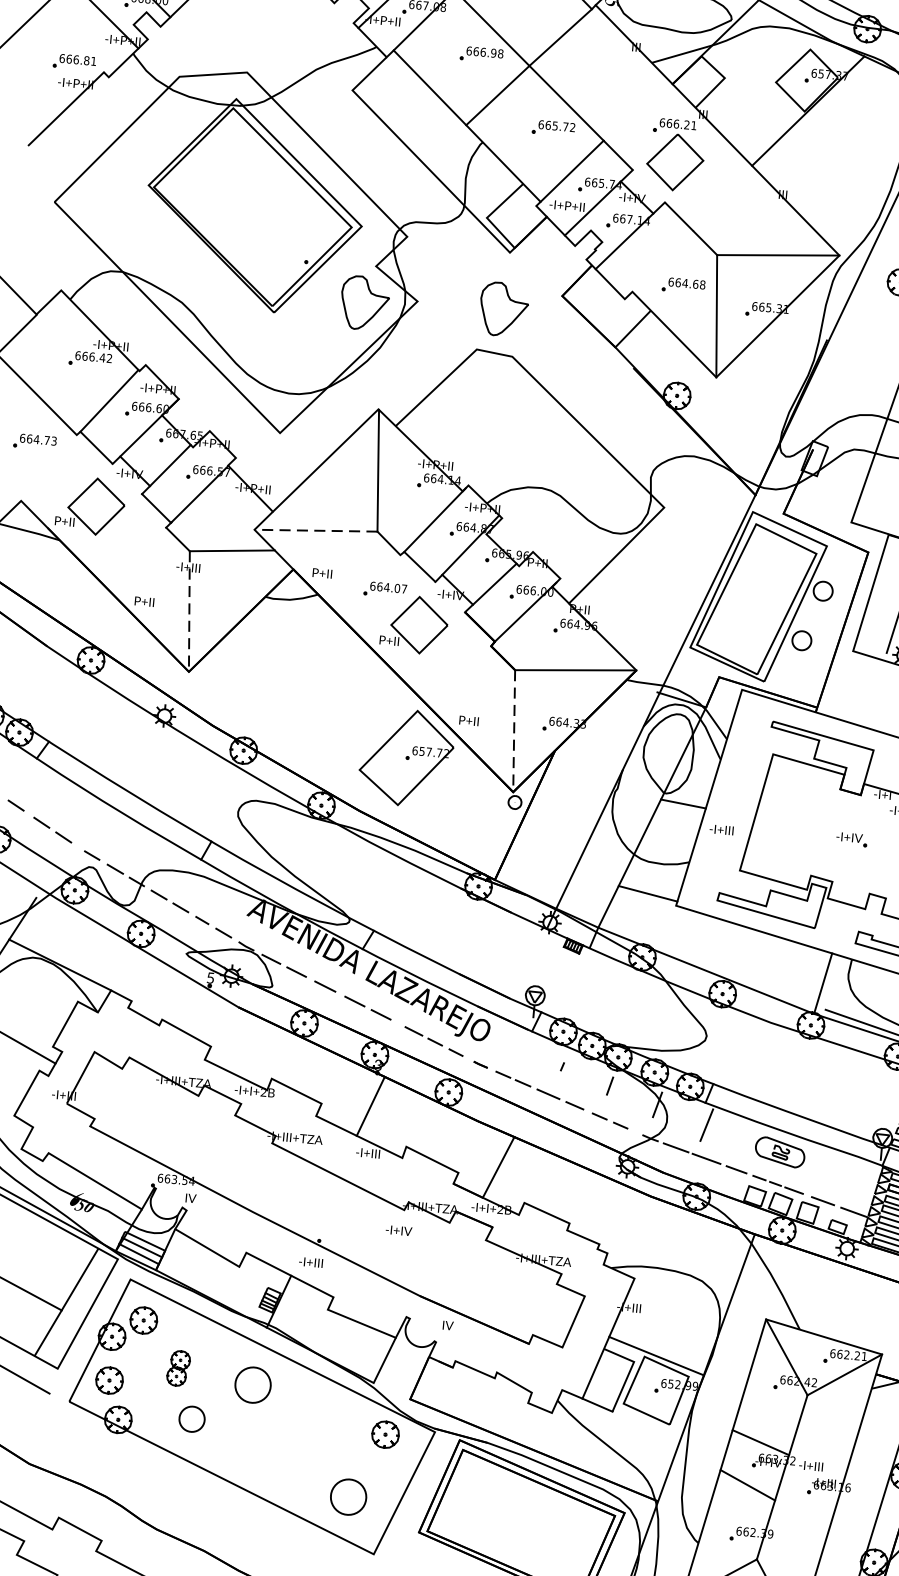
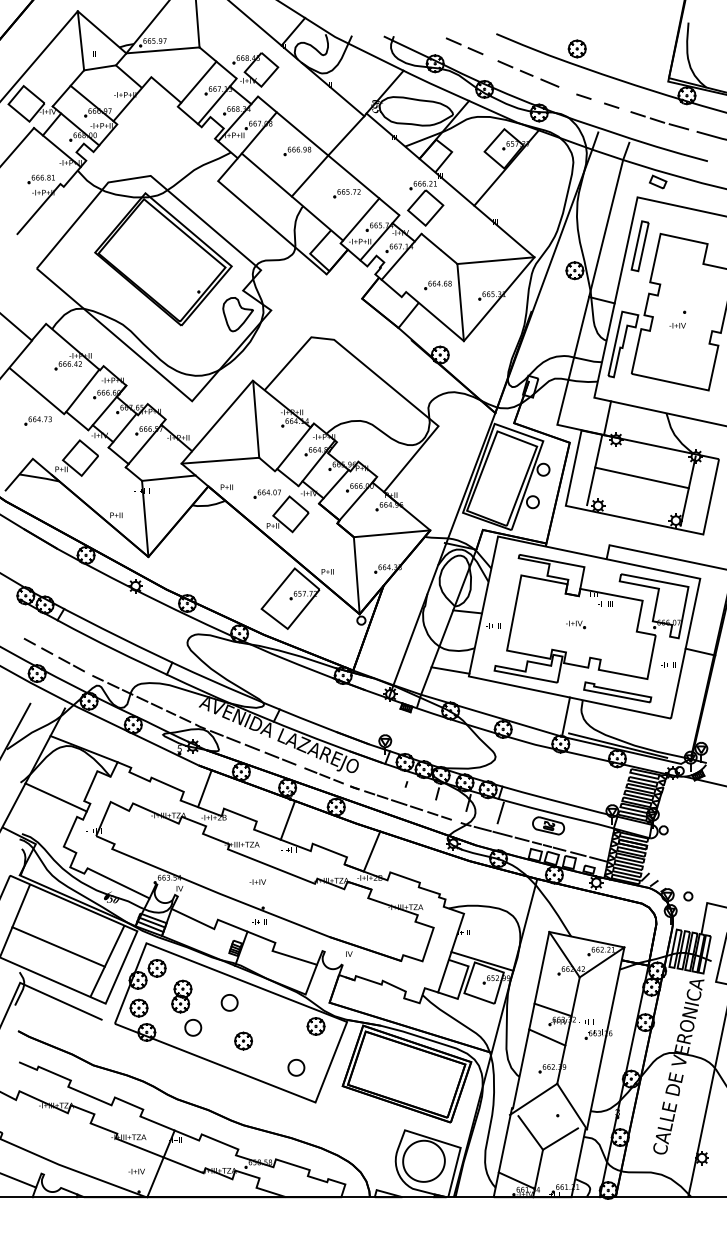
part: (502, 309) -> (325, 310), removed
line: (316, 530) -> (220, 460), dashed -> solid
line: (189, 612) -> (145, 519), dashed -> solid
line: (513, 730) -> (356, 575), dashed -> solid
line: (244, 1044) -> (204, 788), added
text: (398, 1229) -> (257, 881), moved
part: (178, 1368) -> (181, 996), size x1.43
part: (252, 1384) -> (229, 1002), size x0.71
part: (269, 1446) -> (243, 1040), added
part: (348, 1496) -> (296, 1067), size x0.71

